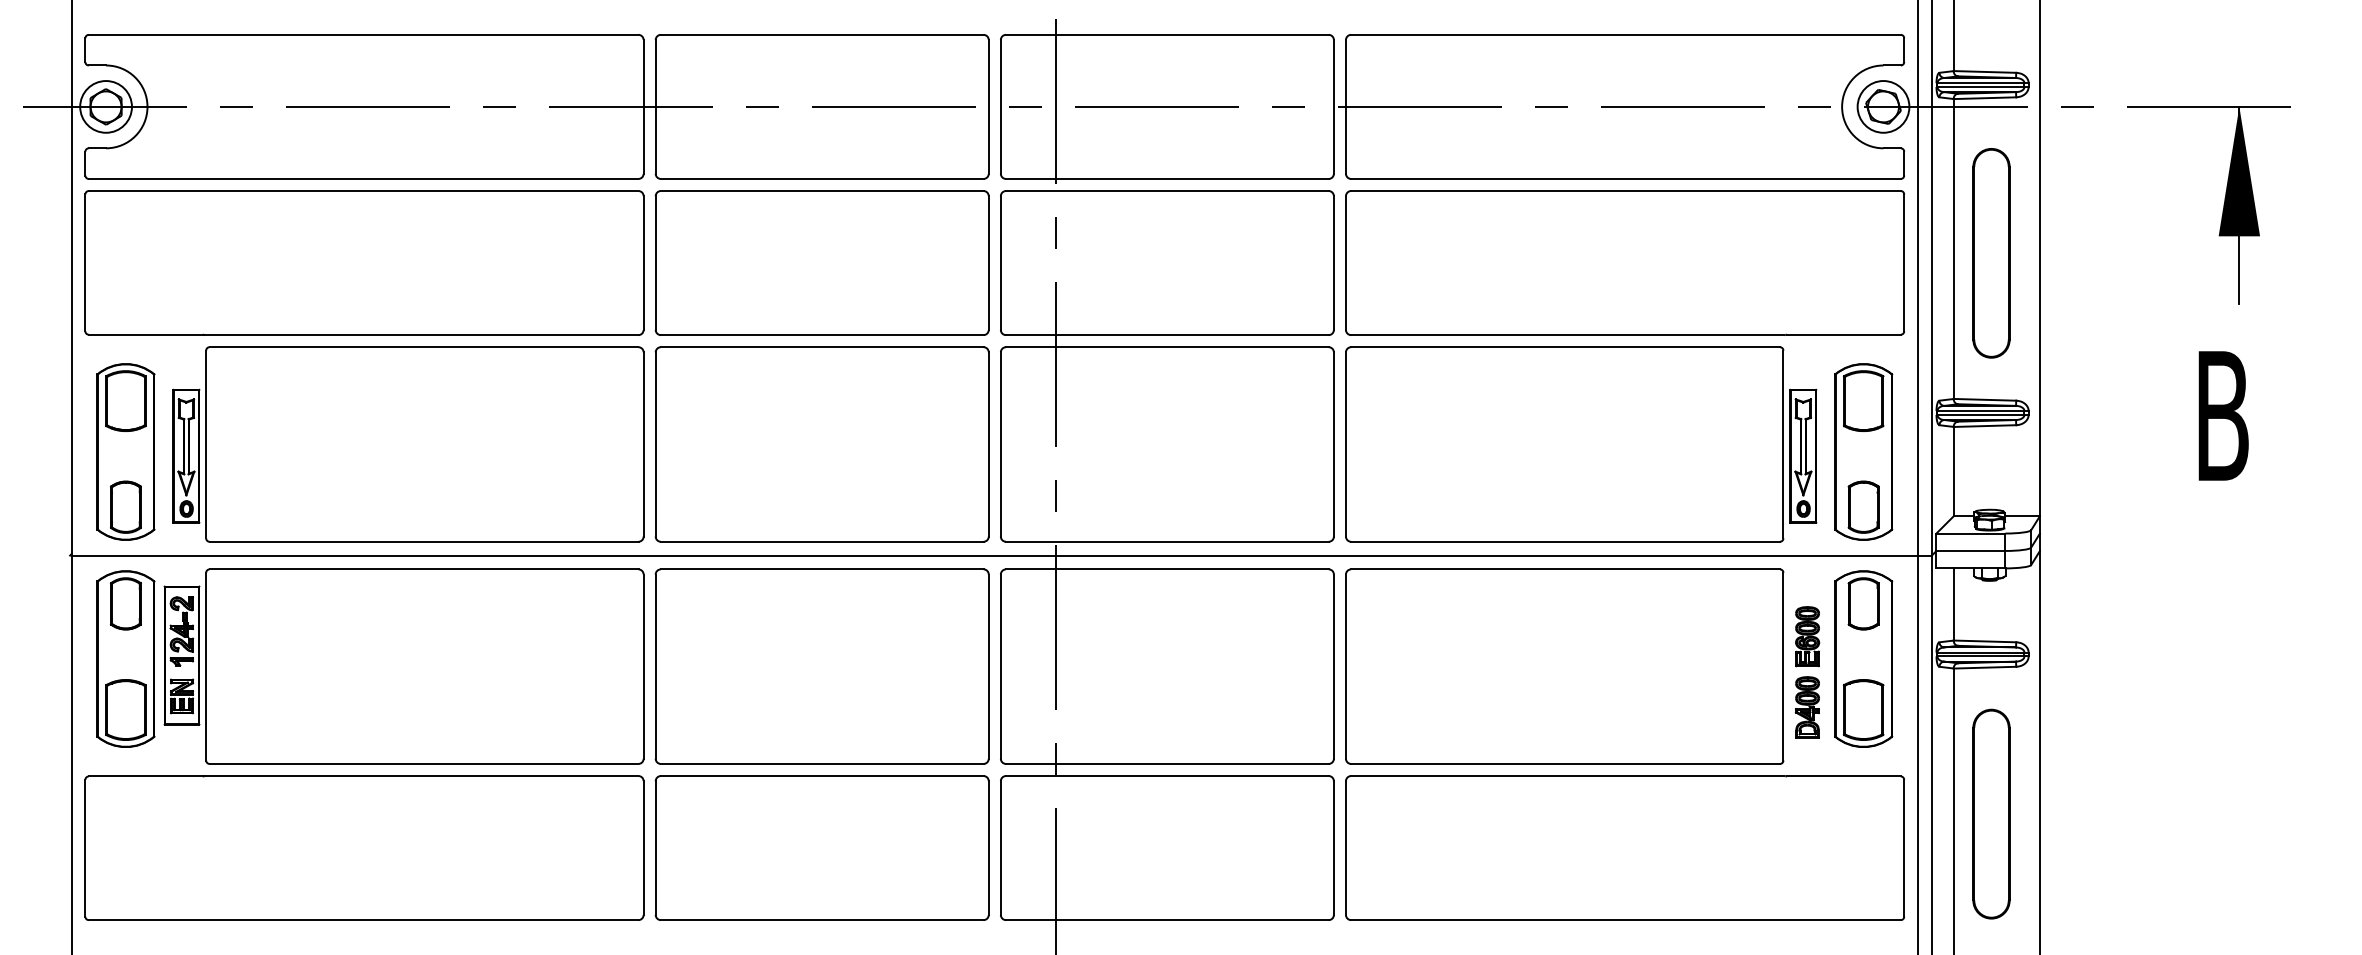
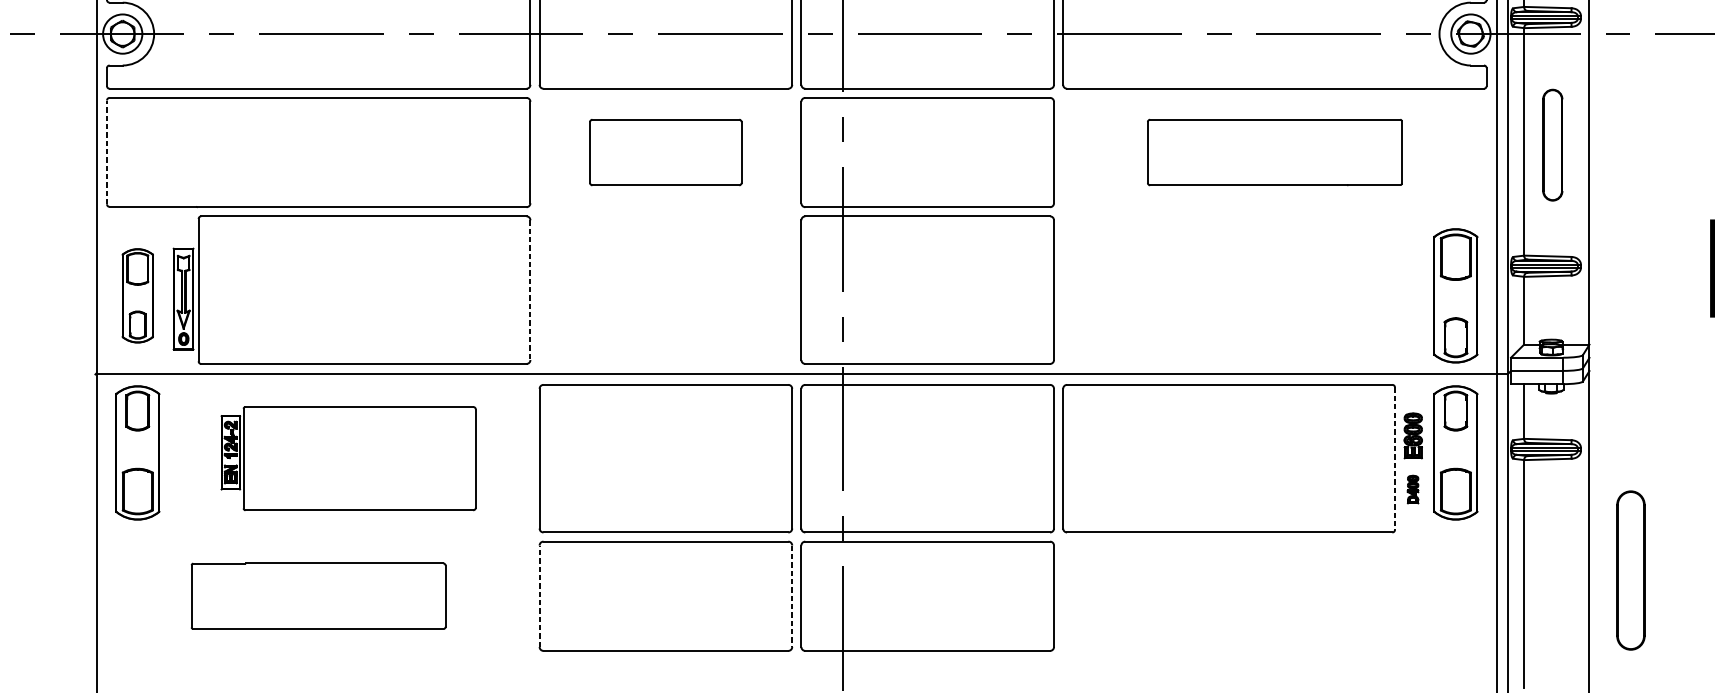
part: (1991, 253) -> (1552, 145), size x0.7
line: (85, 262) -> (107, 152), solid -> dashed
part: (821, 262) -> (665, 152), size x0.6
part: (1624, 262) -> (1274, 152), size x0.6
line: (643, 444) -> (530, 290), solid -> dashed
part: (821, 444) -> (665, 290), removed
part: (1581, 444) -> (1241, 290), removed
part: (125, 451) -> (137, 295), size x0.7
part: (403, 666) -> (348, 458), size x0.7
line: (1783, 666) -> (1395, 458), solid -> dashed
part: (1806, 707) -> (1412, 489), size x0.6
part: (1991, 813) -> (1630, 570), moved
part: (364, 847) -> (318, 595), size x0.6
part: (1625, 847) -> (1275, 595), removed
line: (655, 848) -> (539, 596), solid -> dashed
line: (988, 848) -> (792, 596), solid -> dashed

